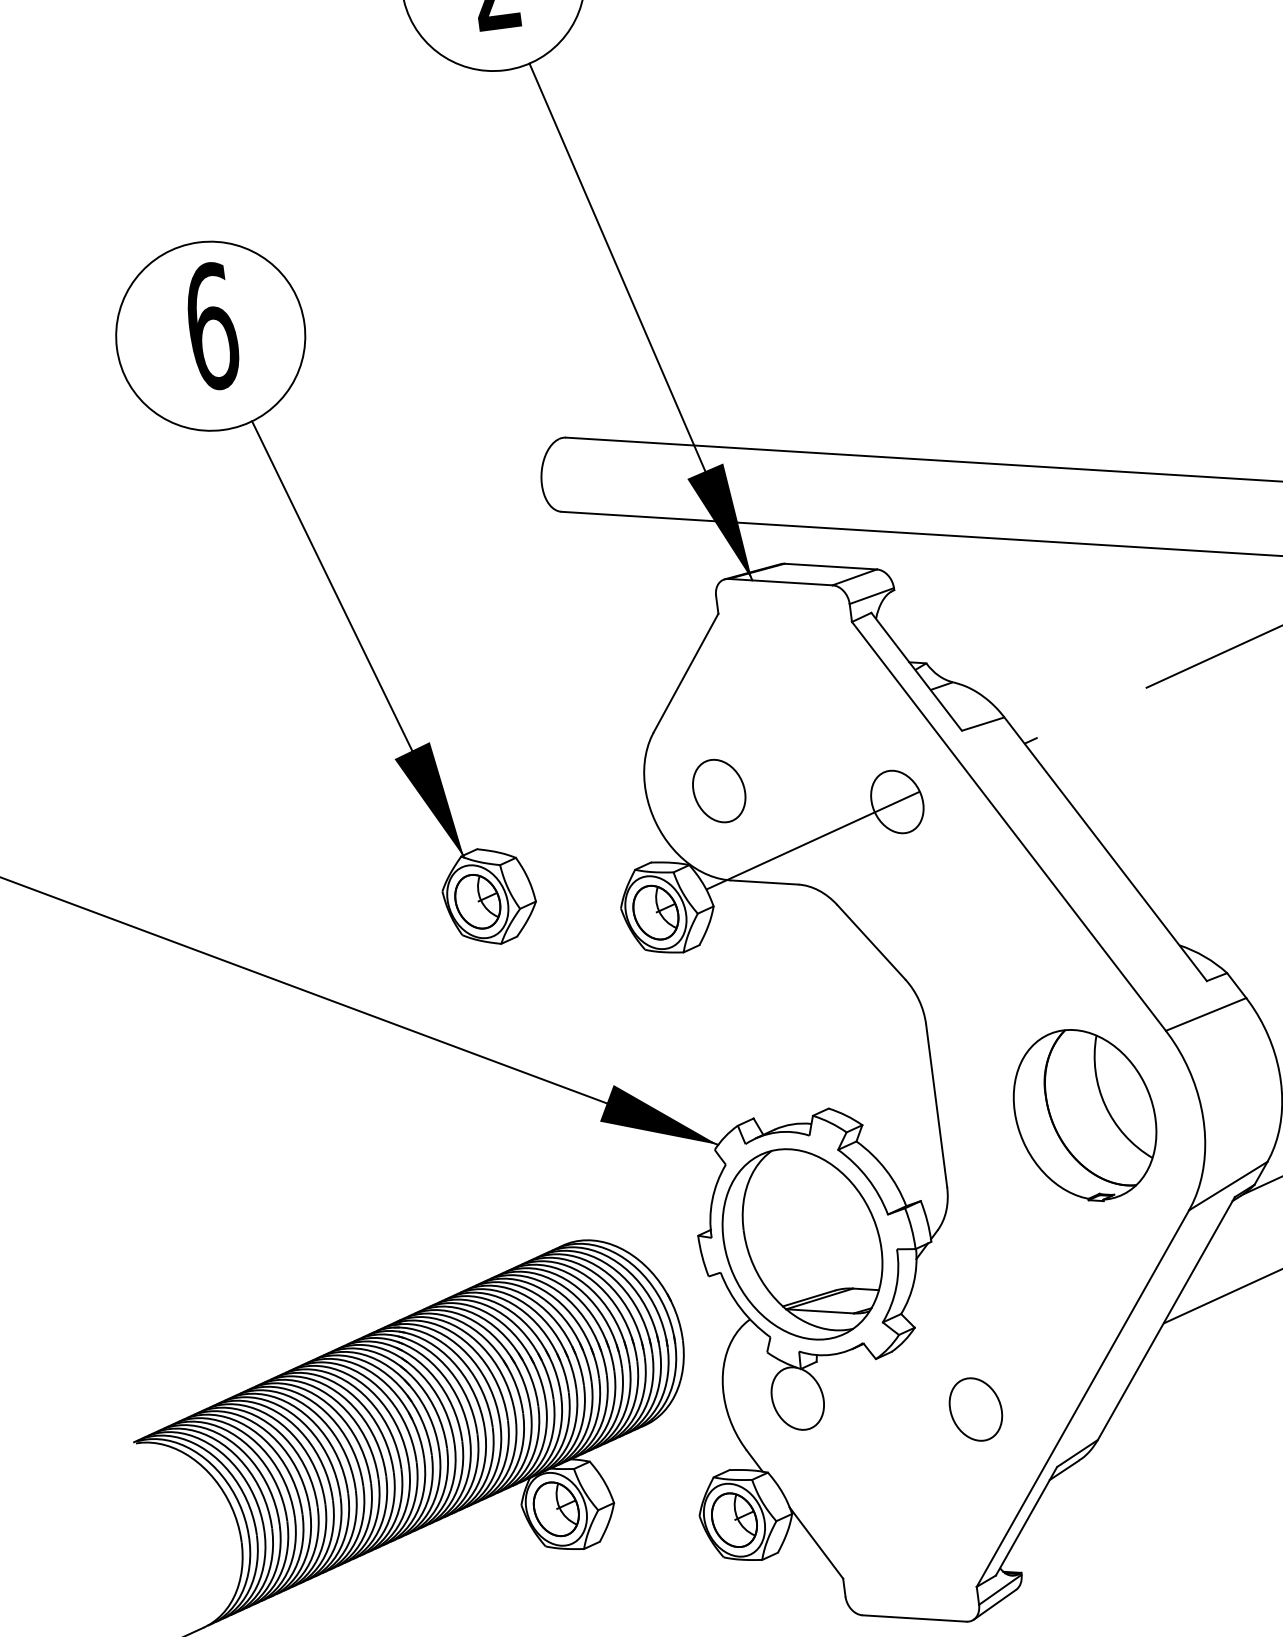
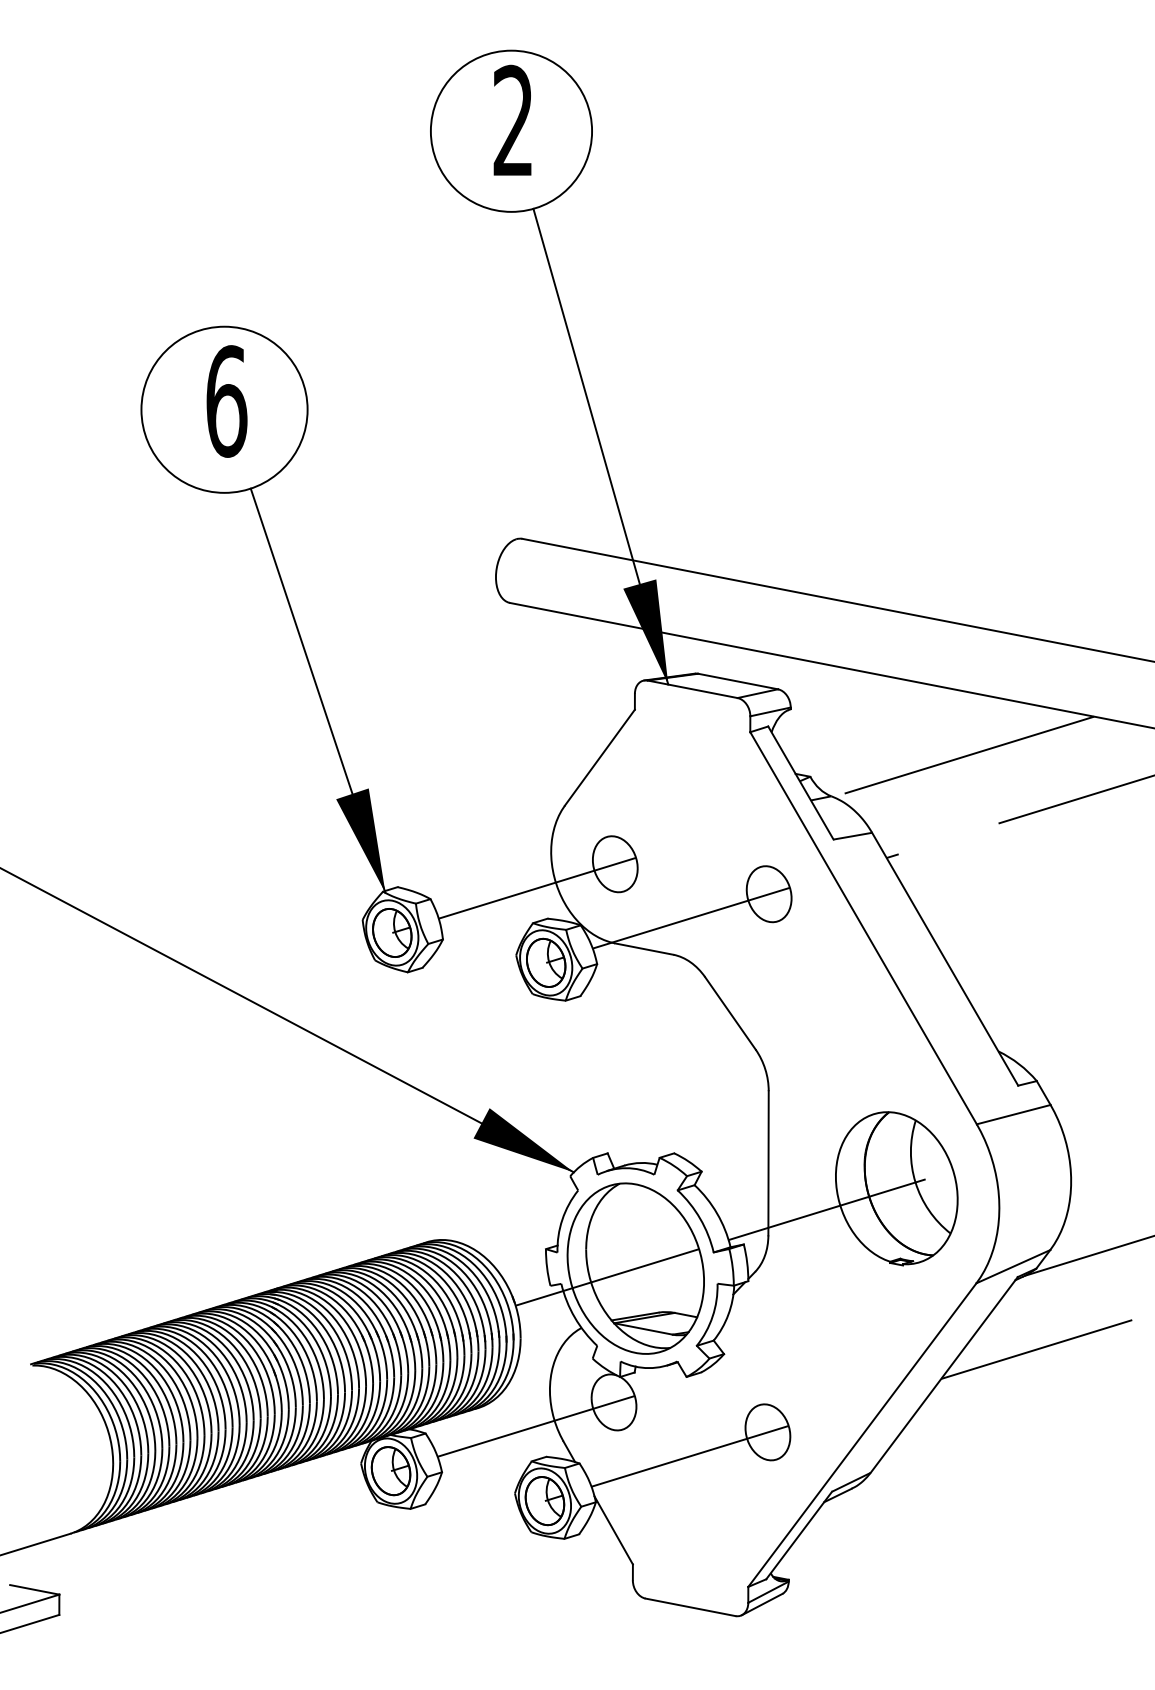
line: (1096, 617) -> (963, 756), added
line: (634, 828) -> (537, 887), added
line: (1008, 1149) -> (826, 1209), added
line: (771, 1258) -> (607, 1277), added
line: (712, 1437) -> (535, 1426), added
line: (890, 1447) -> (689, 1455), added

